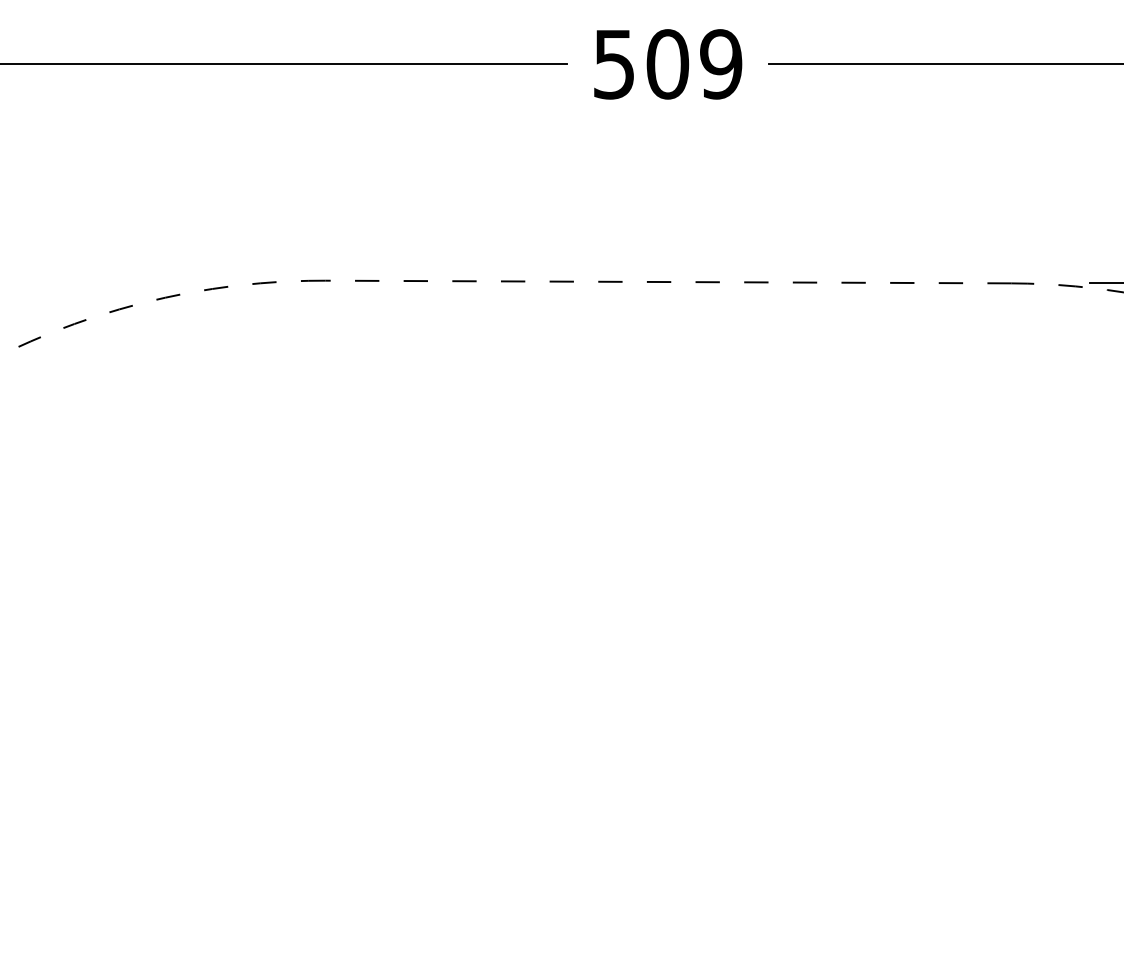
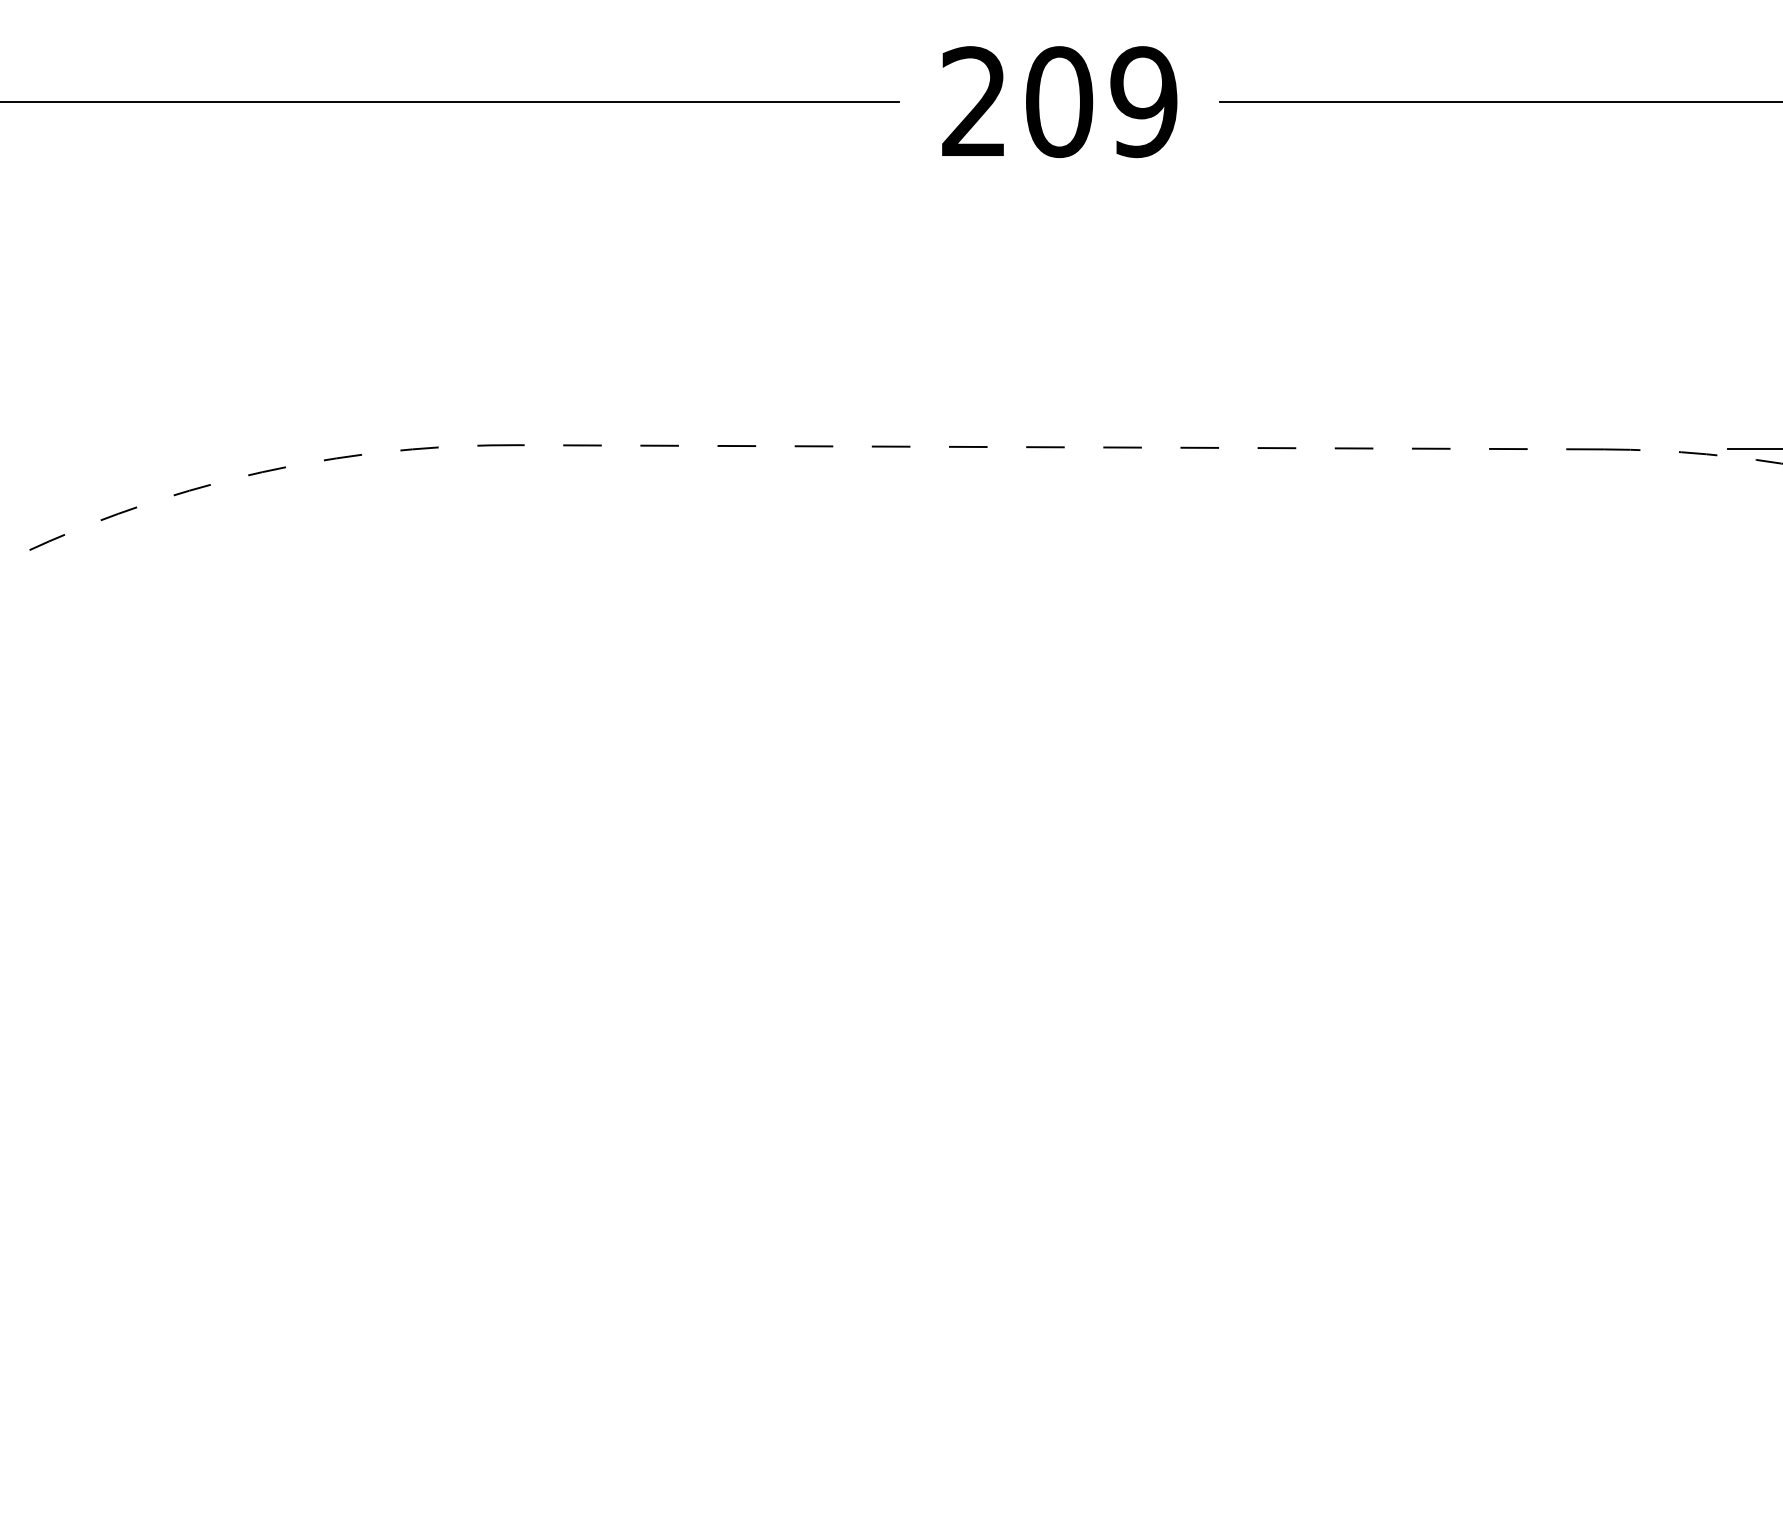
text: (613, 64) -> (973, 102), 509 -> 209

